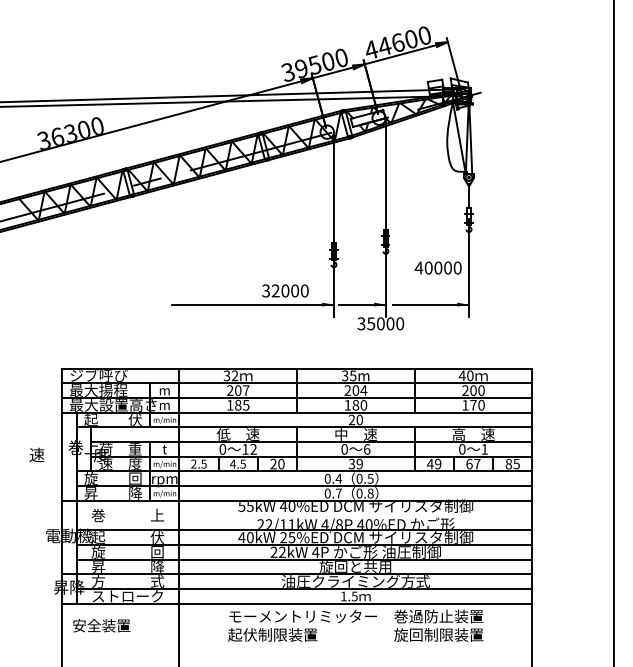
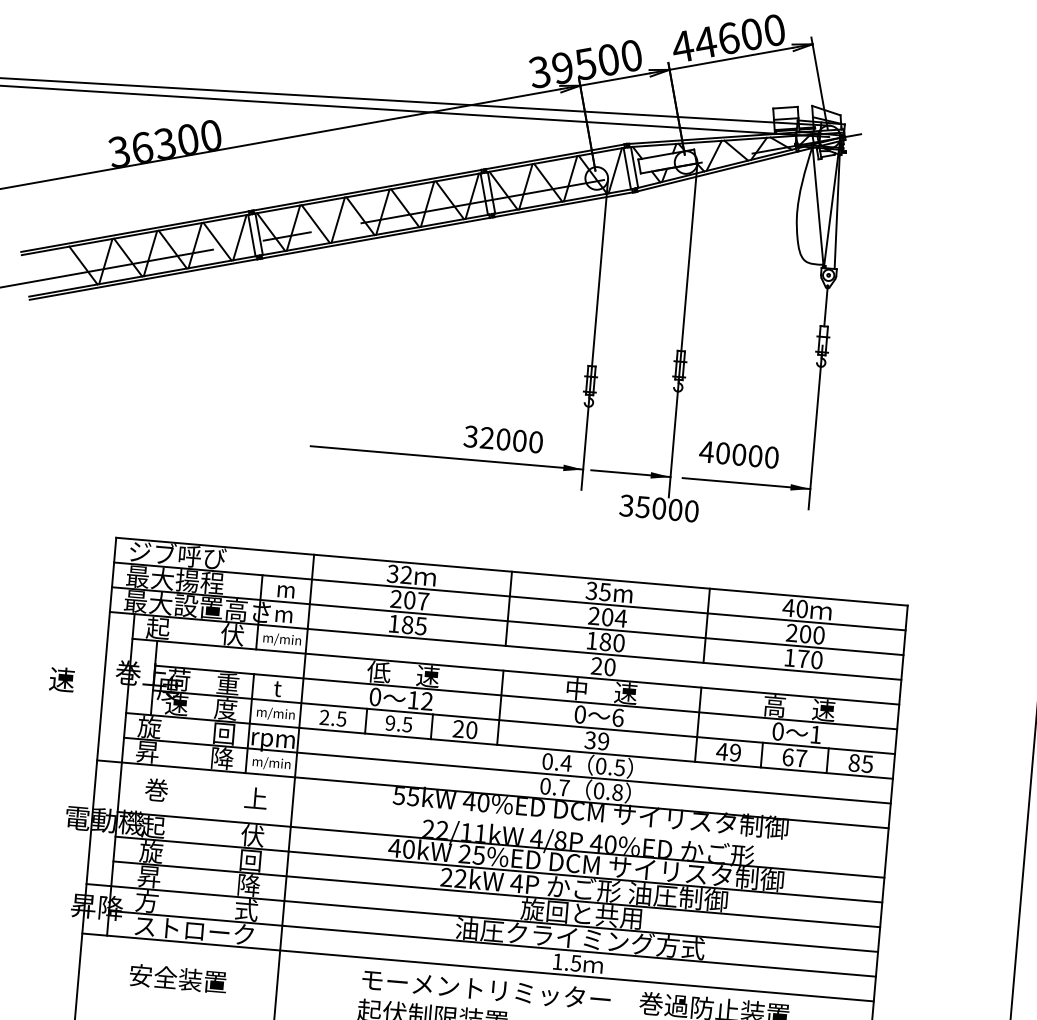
text: (437, 267) -> (737, 453), moved
text: (232, 463) -> (389, 722), 4.5 -> 9.5
text: (101, 625) -> (177, 978), moved

